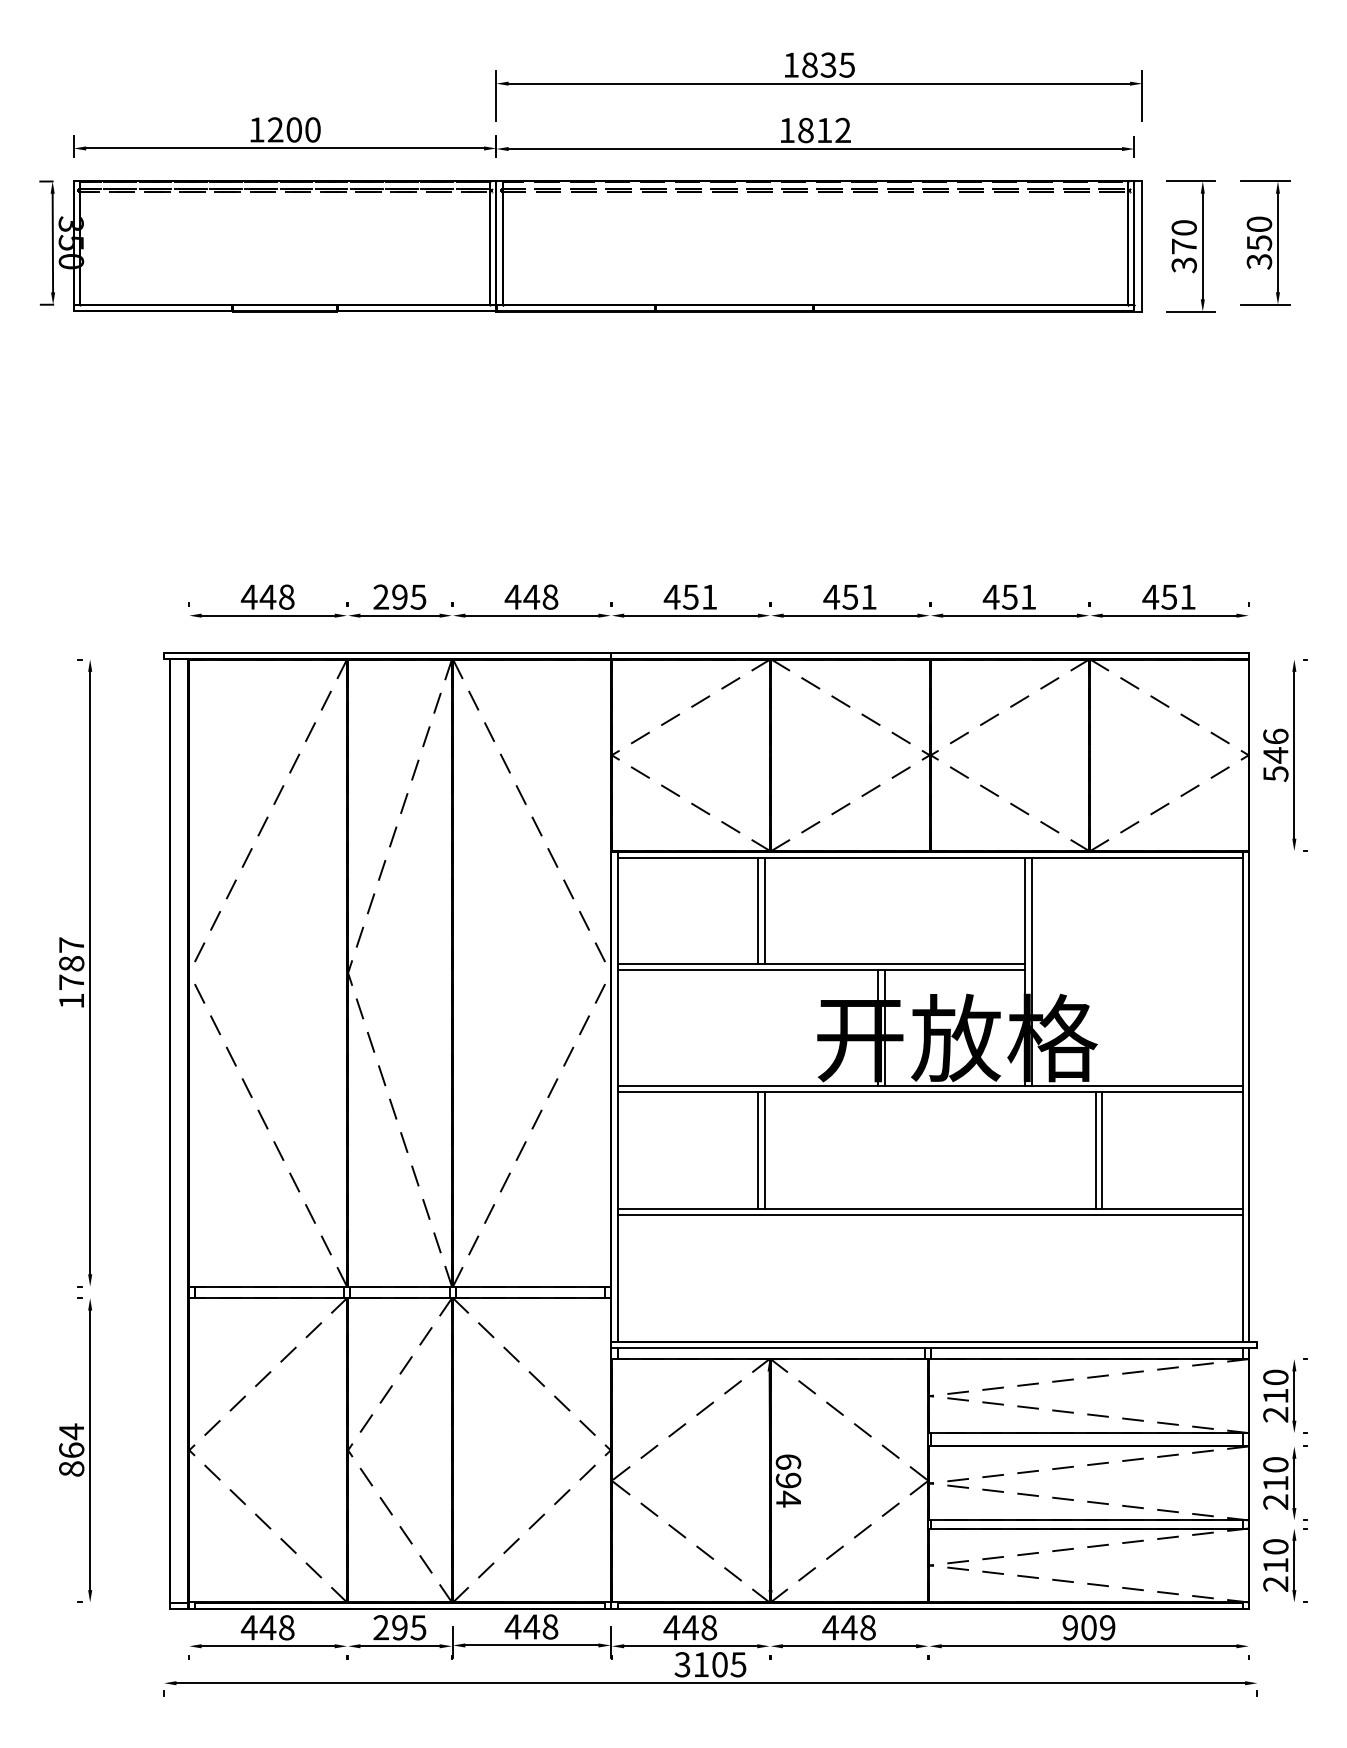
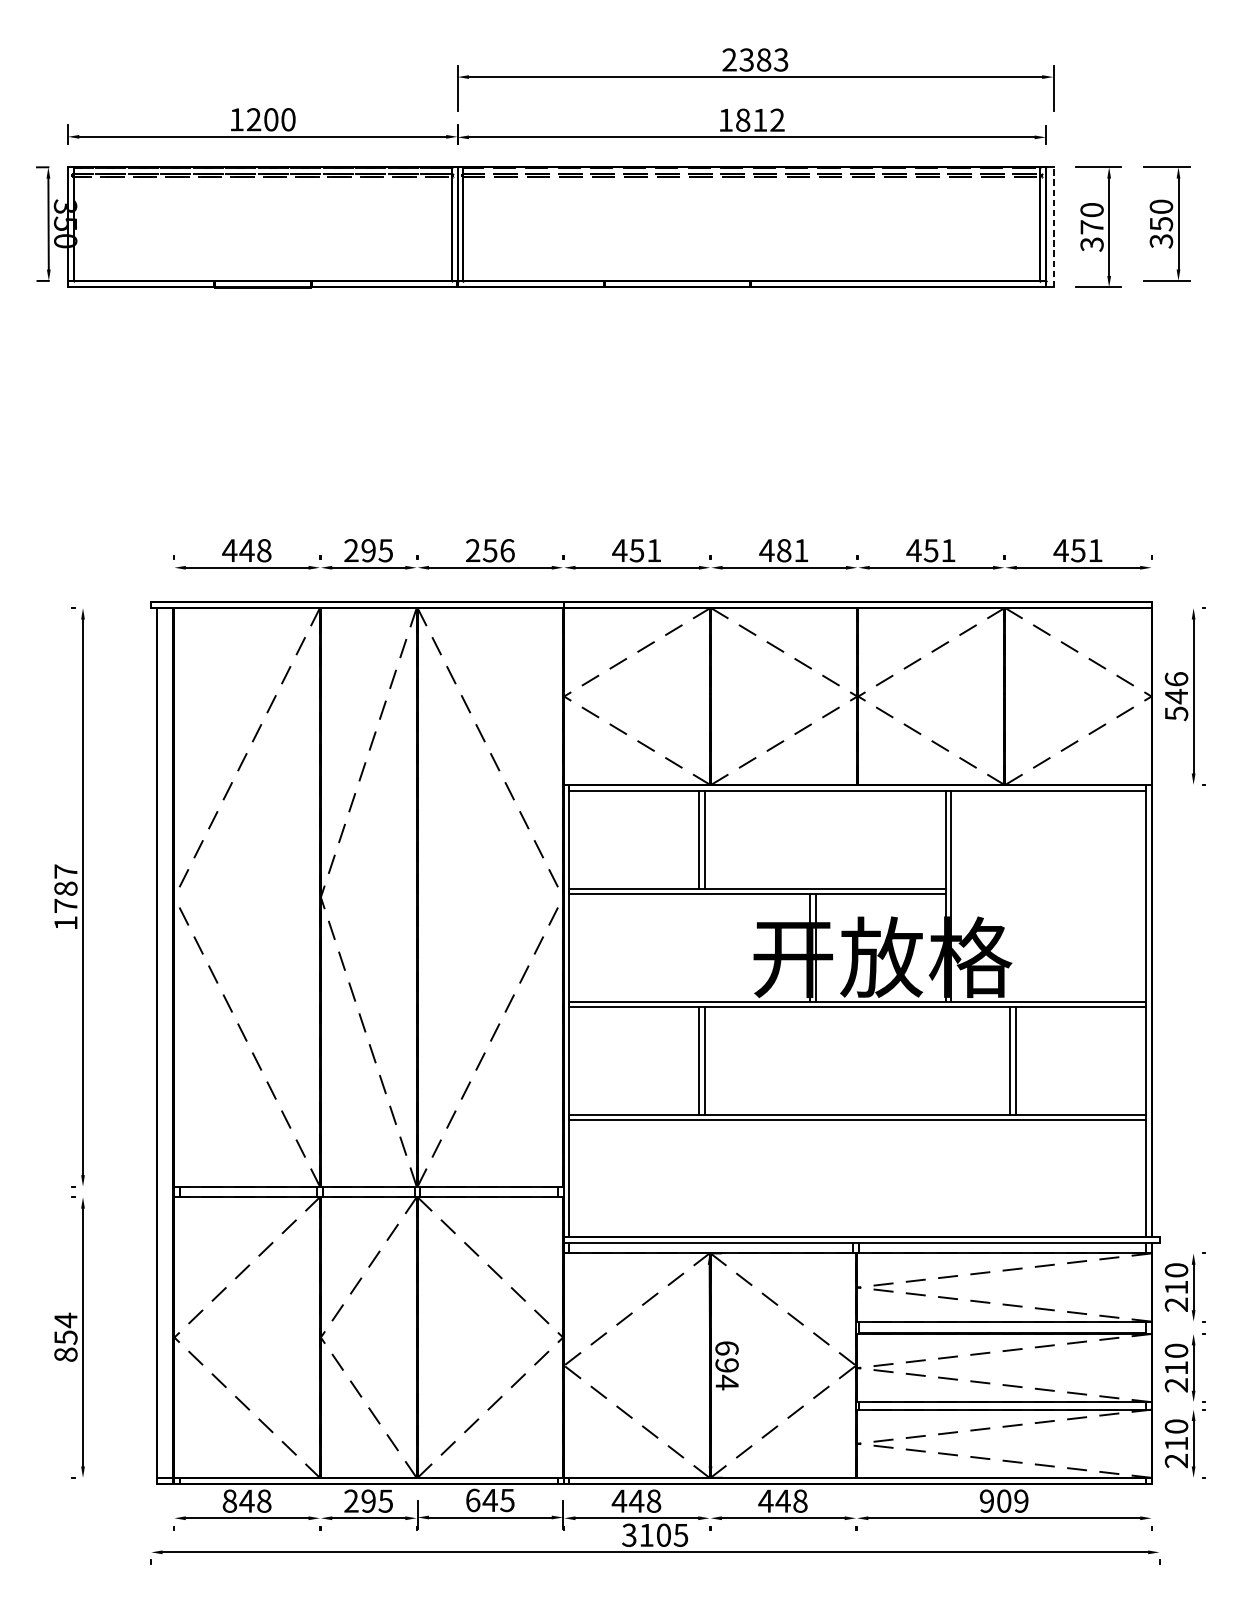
text: (818, 64) -> (754, 59), 1835 -> 2383
line: (1142, 246) -> (1053, 227), solid -> dashed
text: (531, 596) -> (490, 550), 448 -> 256
text: (850, 596) -> (784, 550), 451 -> 481
text: (71, 1450) -> (65, 1337), 864 -> 854
text: (531, 1626) -> (490, 1500), 448 -> 645
text: (248, 1627) -> (229, 1500), 448 -> 848

